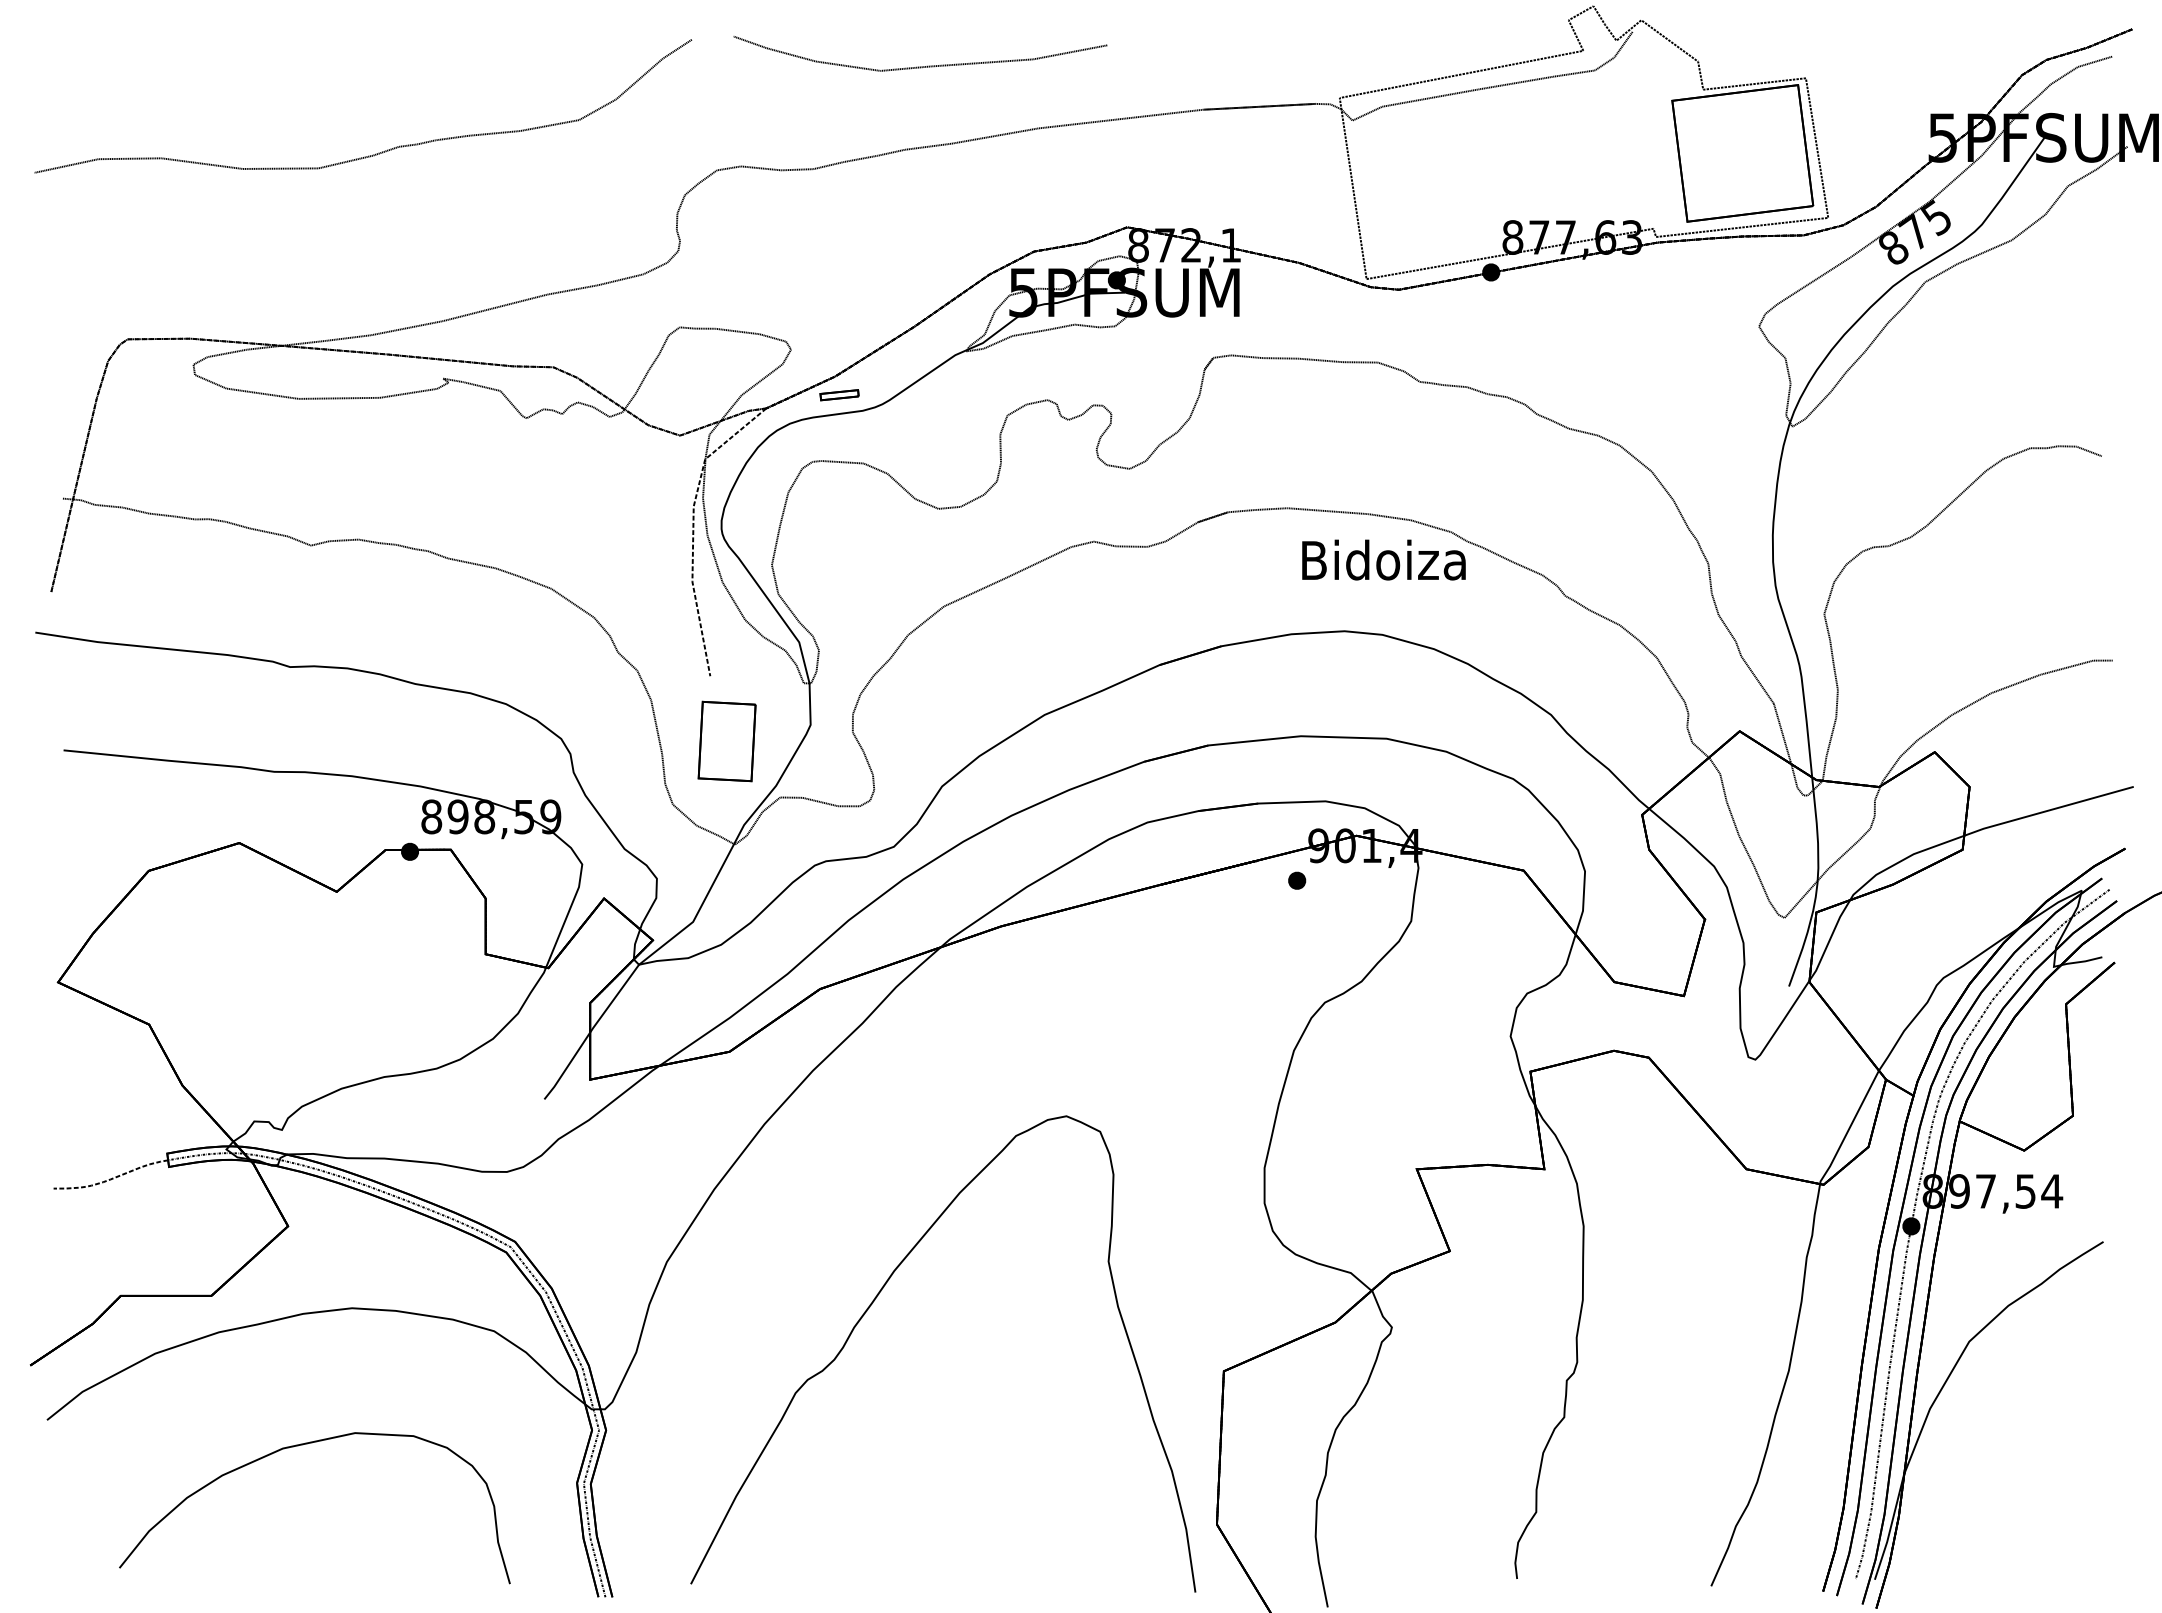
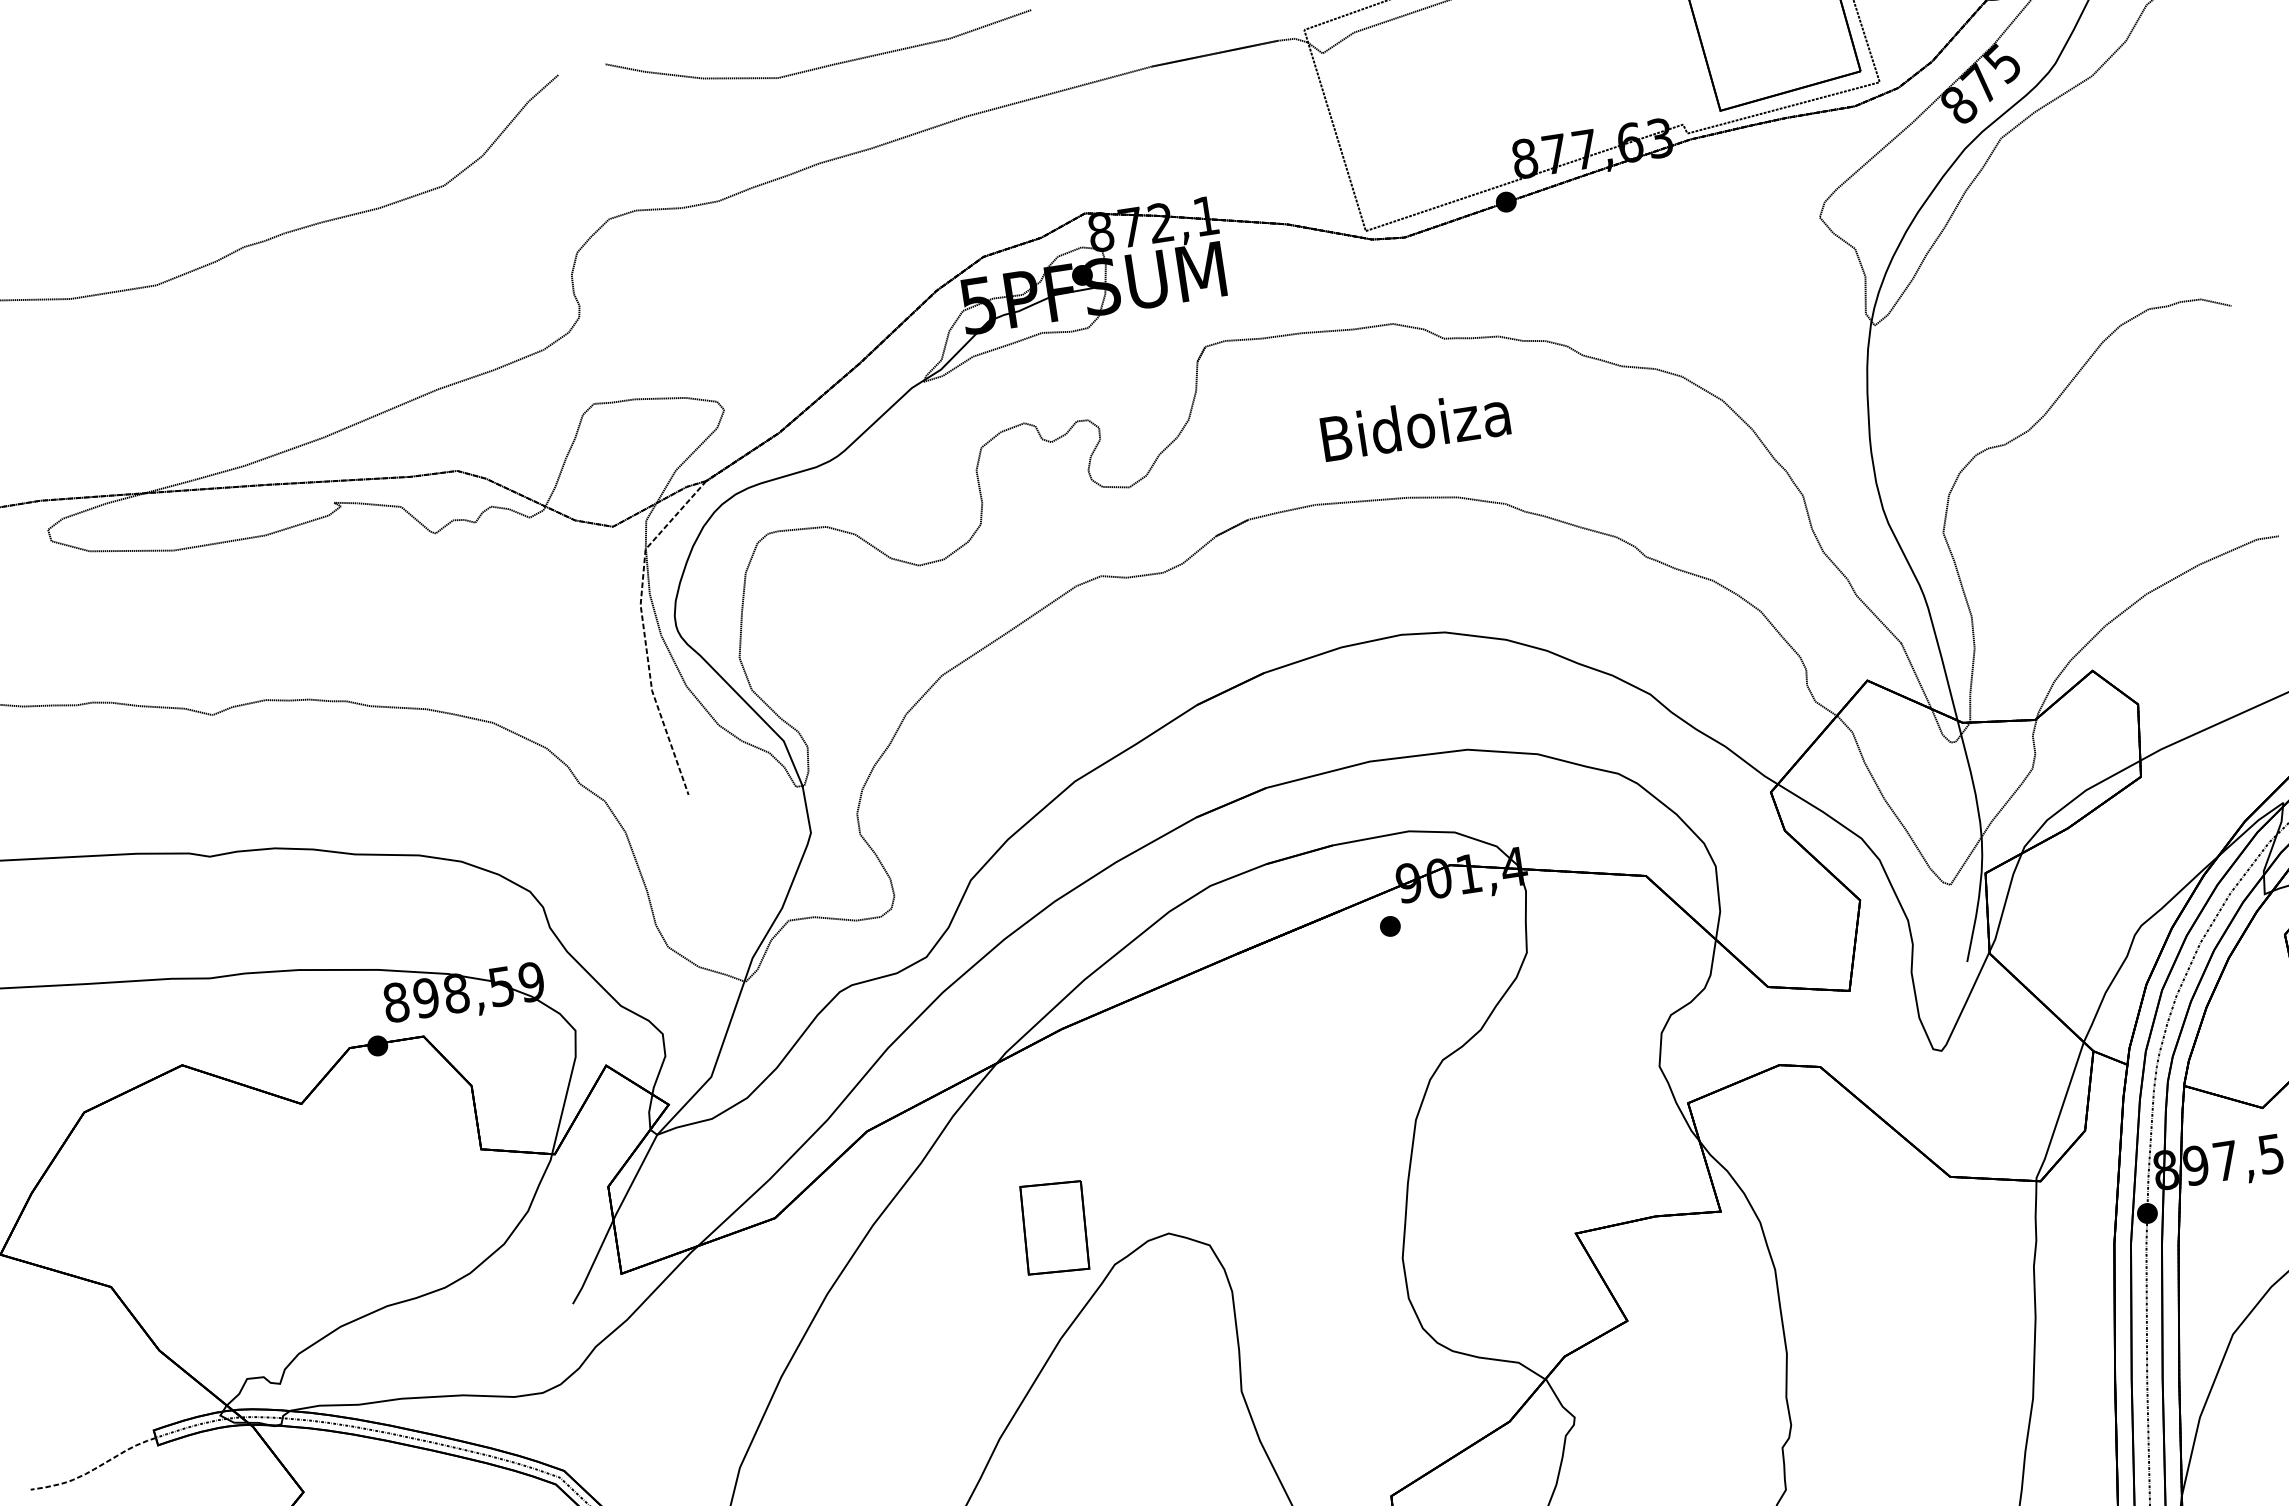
part: (839, 395) -> (787, 453), removed
text: (1383, 559) -> (1414, 425), moved
part: (726, 741) -> (1054, 1227), moved

